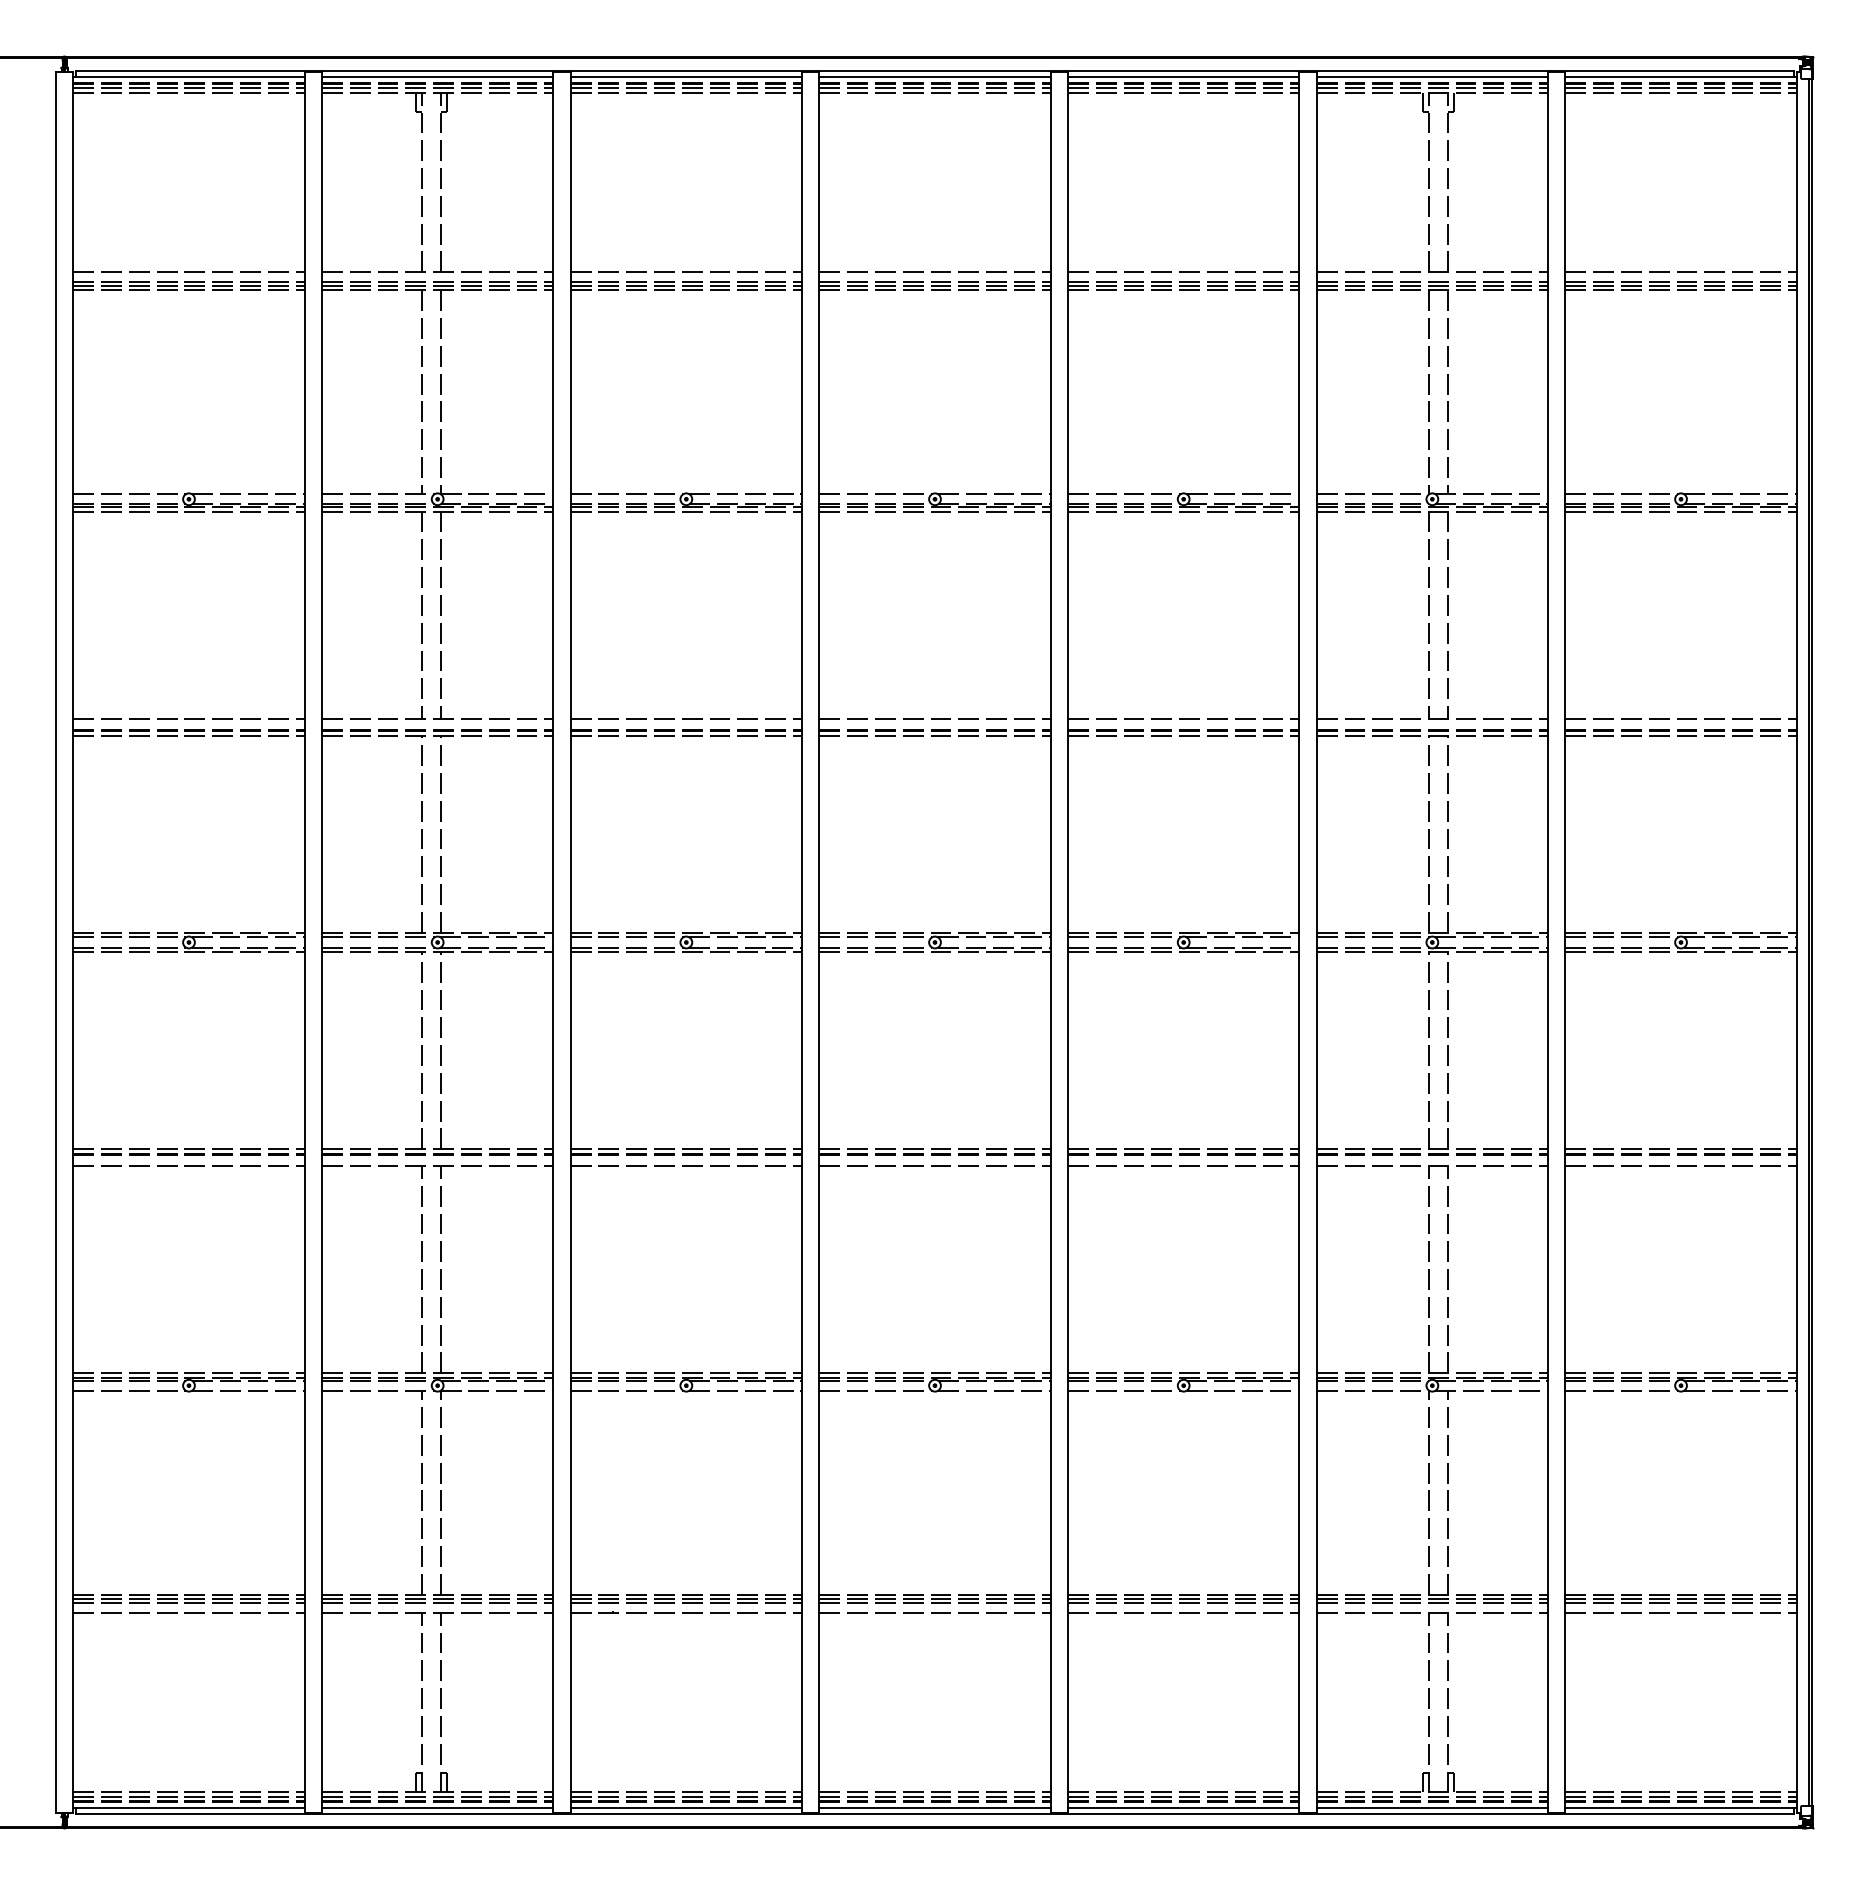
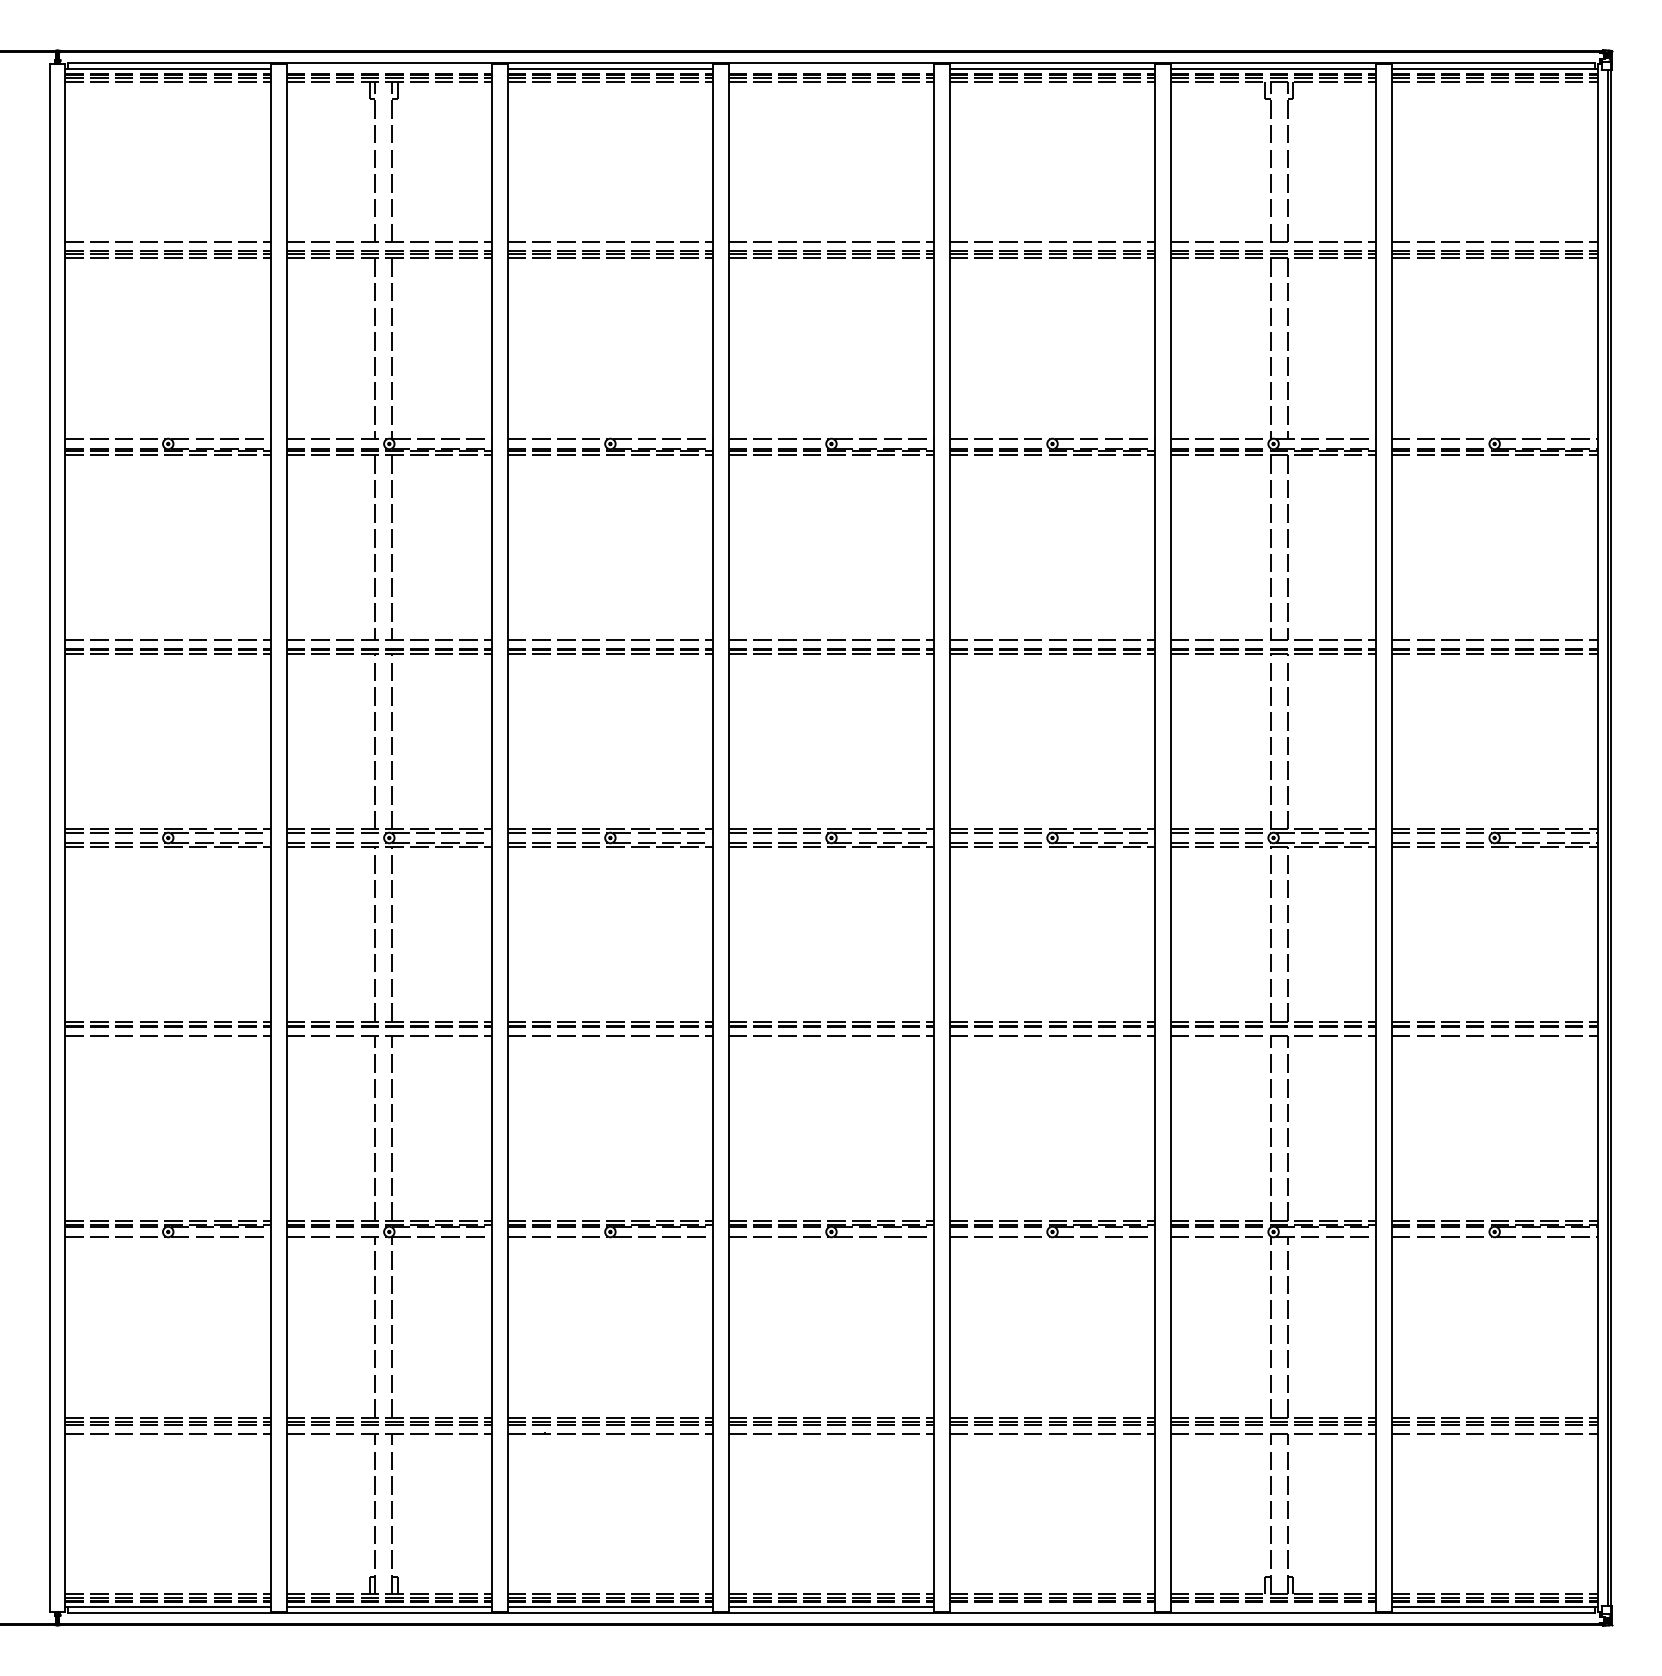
line: (437, 77) -> (389, 69), removed
line: (934, 77) -> (831, 69), removed
line: (1183, 1807) -> (1052, 1606), removed
line: (1432, 1807) -> (1273, 1606), removed

